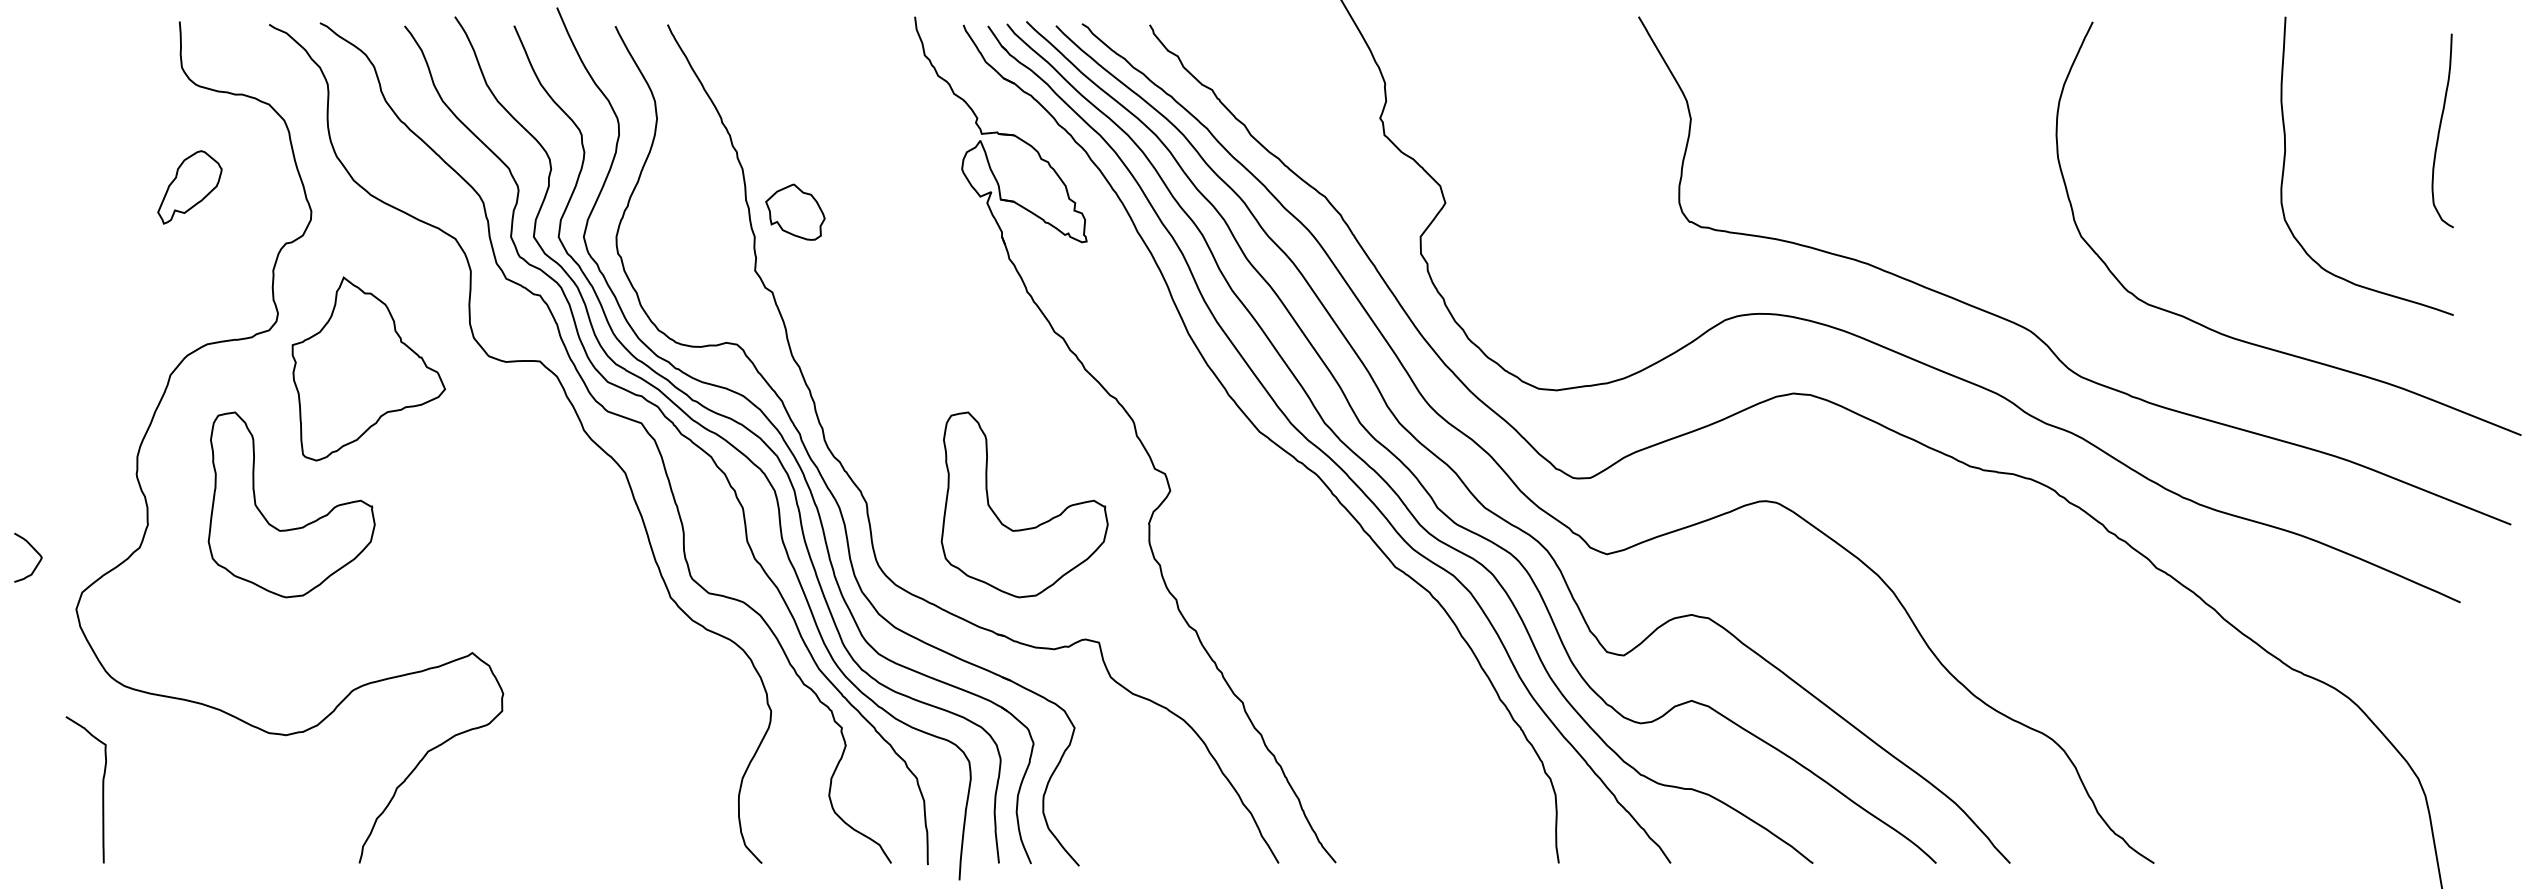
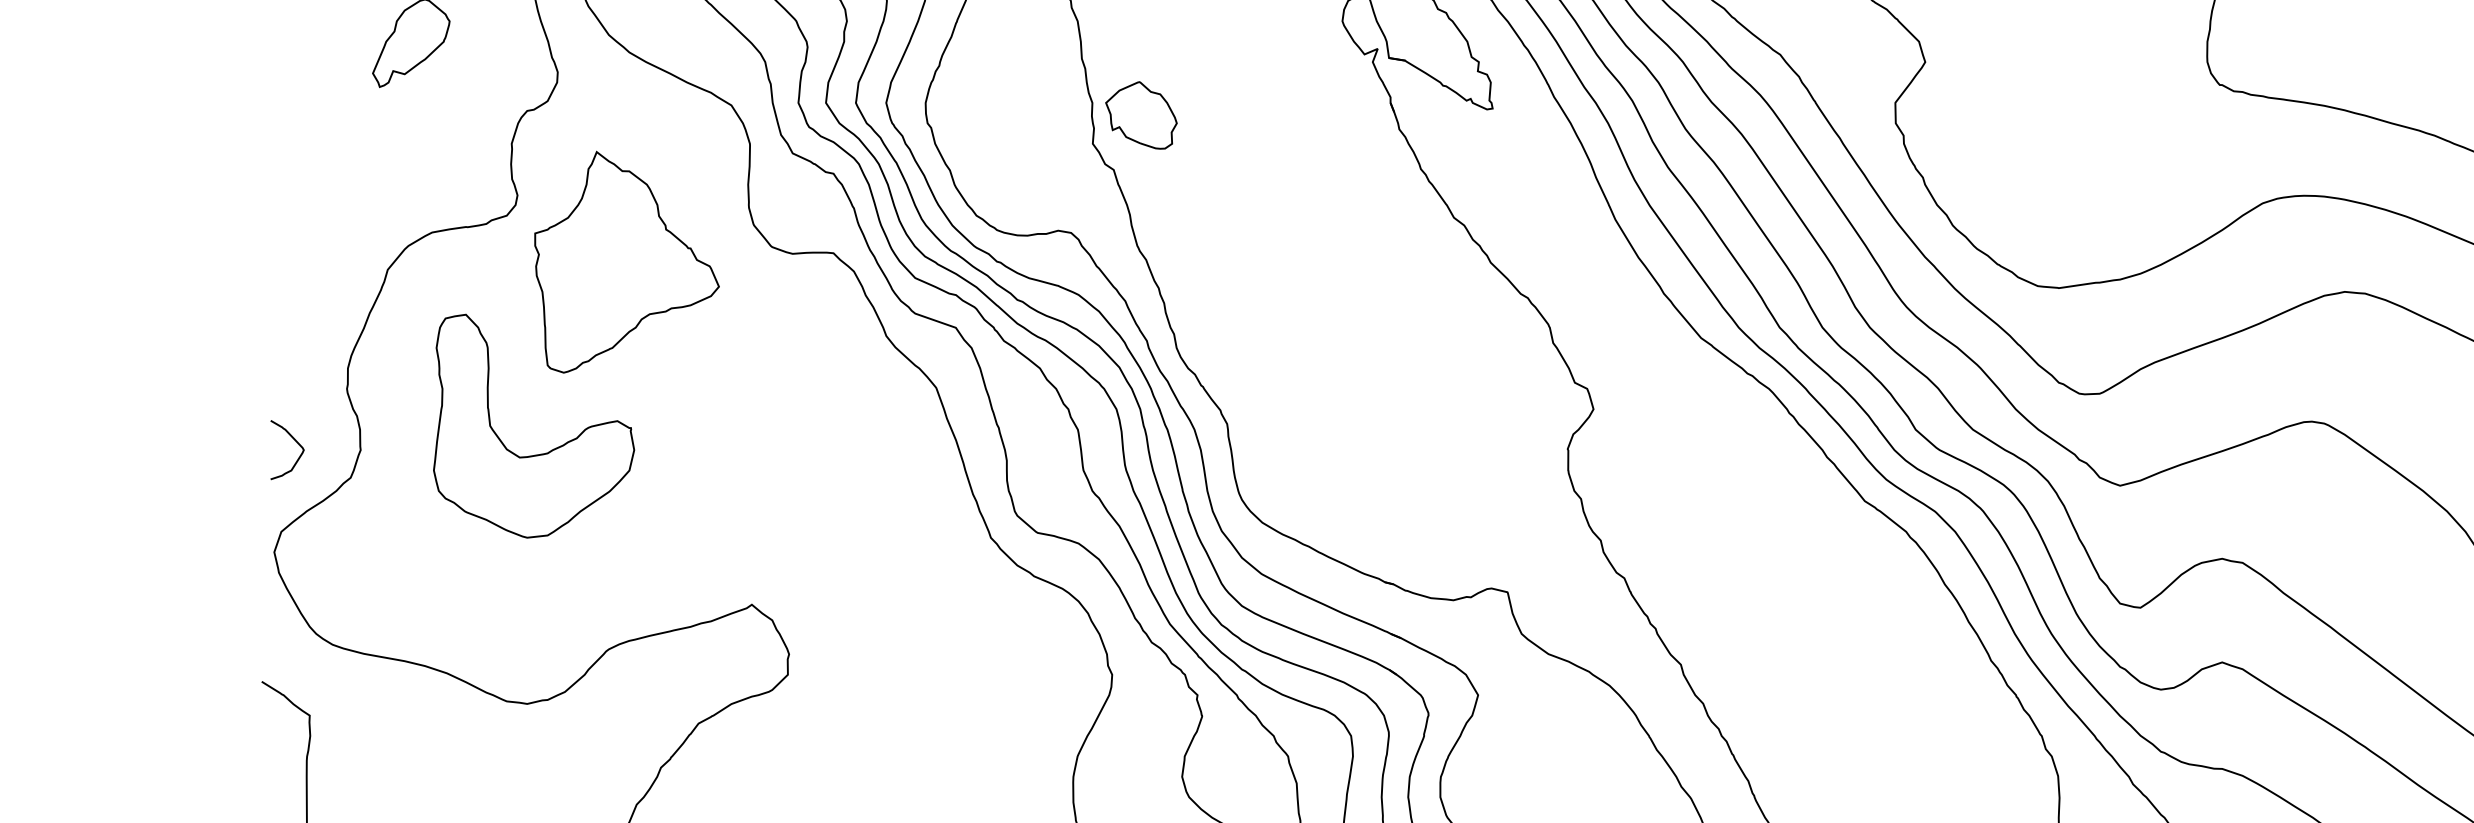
part: (795, 211) -> (1141, 114), moved
part: (1029, 527) -> (1423, 453), removed
curve: (34, 550) -> (294, 441), moved

